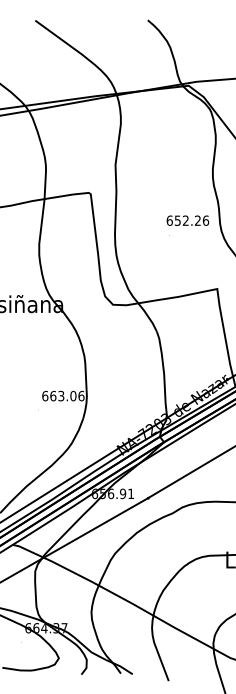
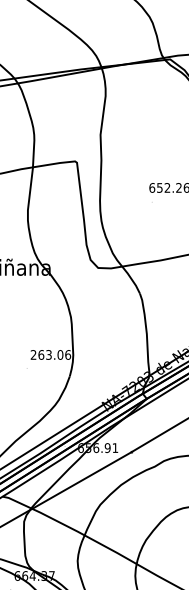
text: (45, 395) -> (33, 354), 663.06 -> 263.06

